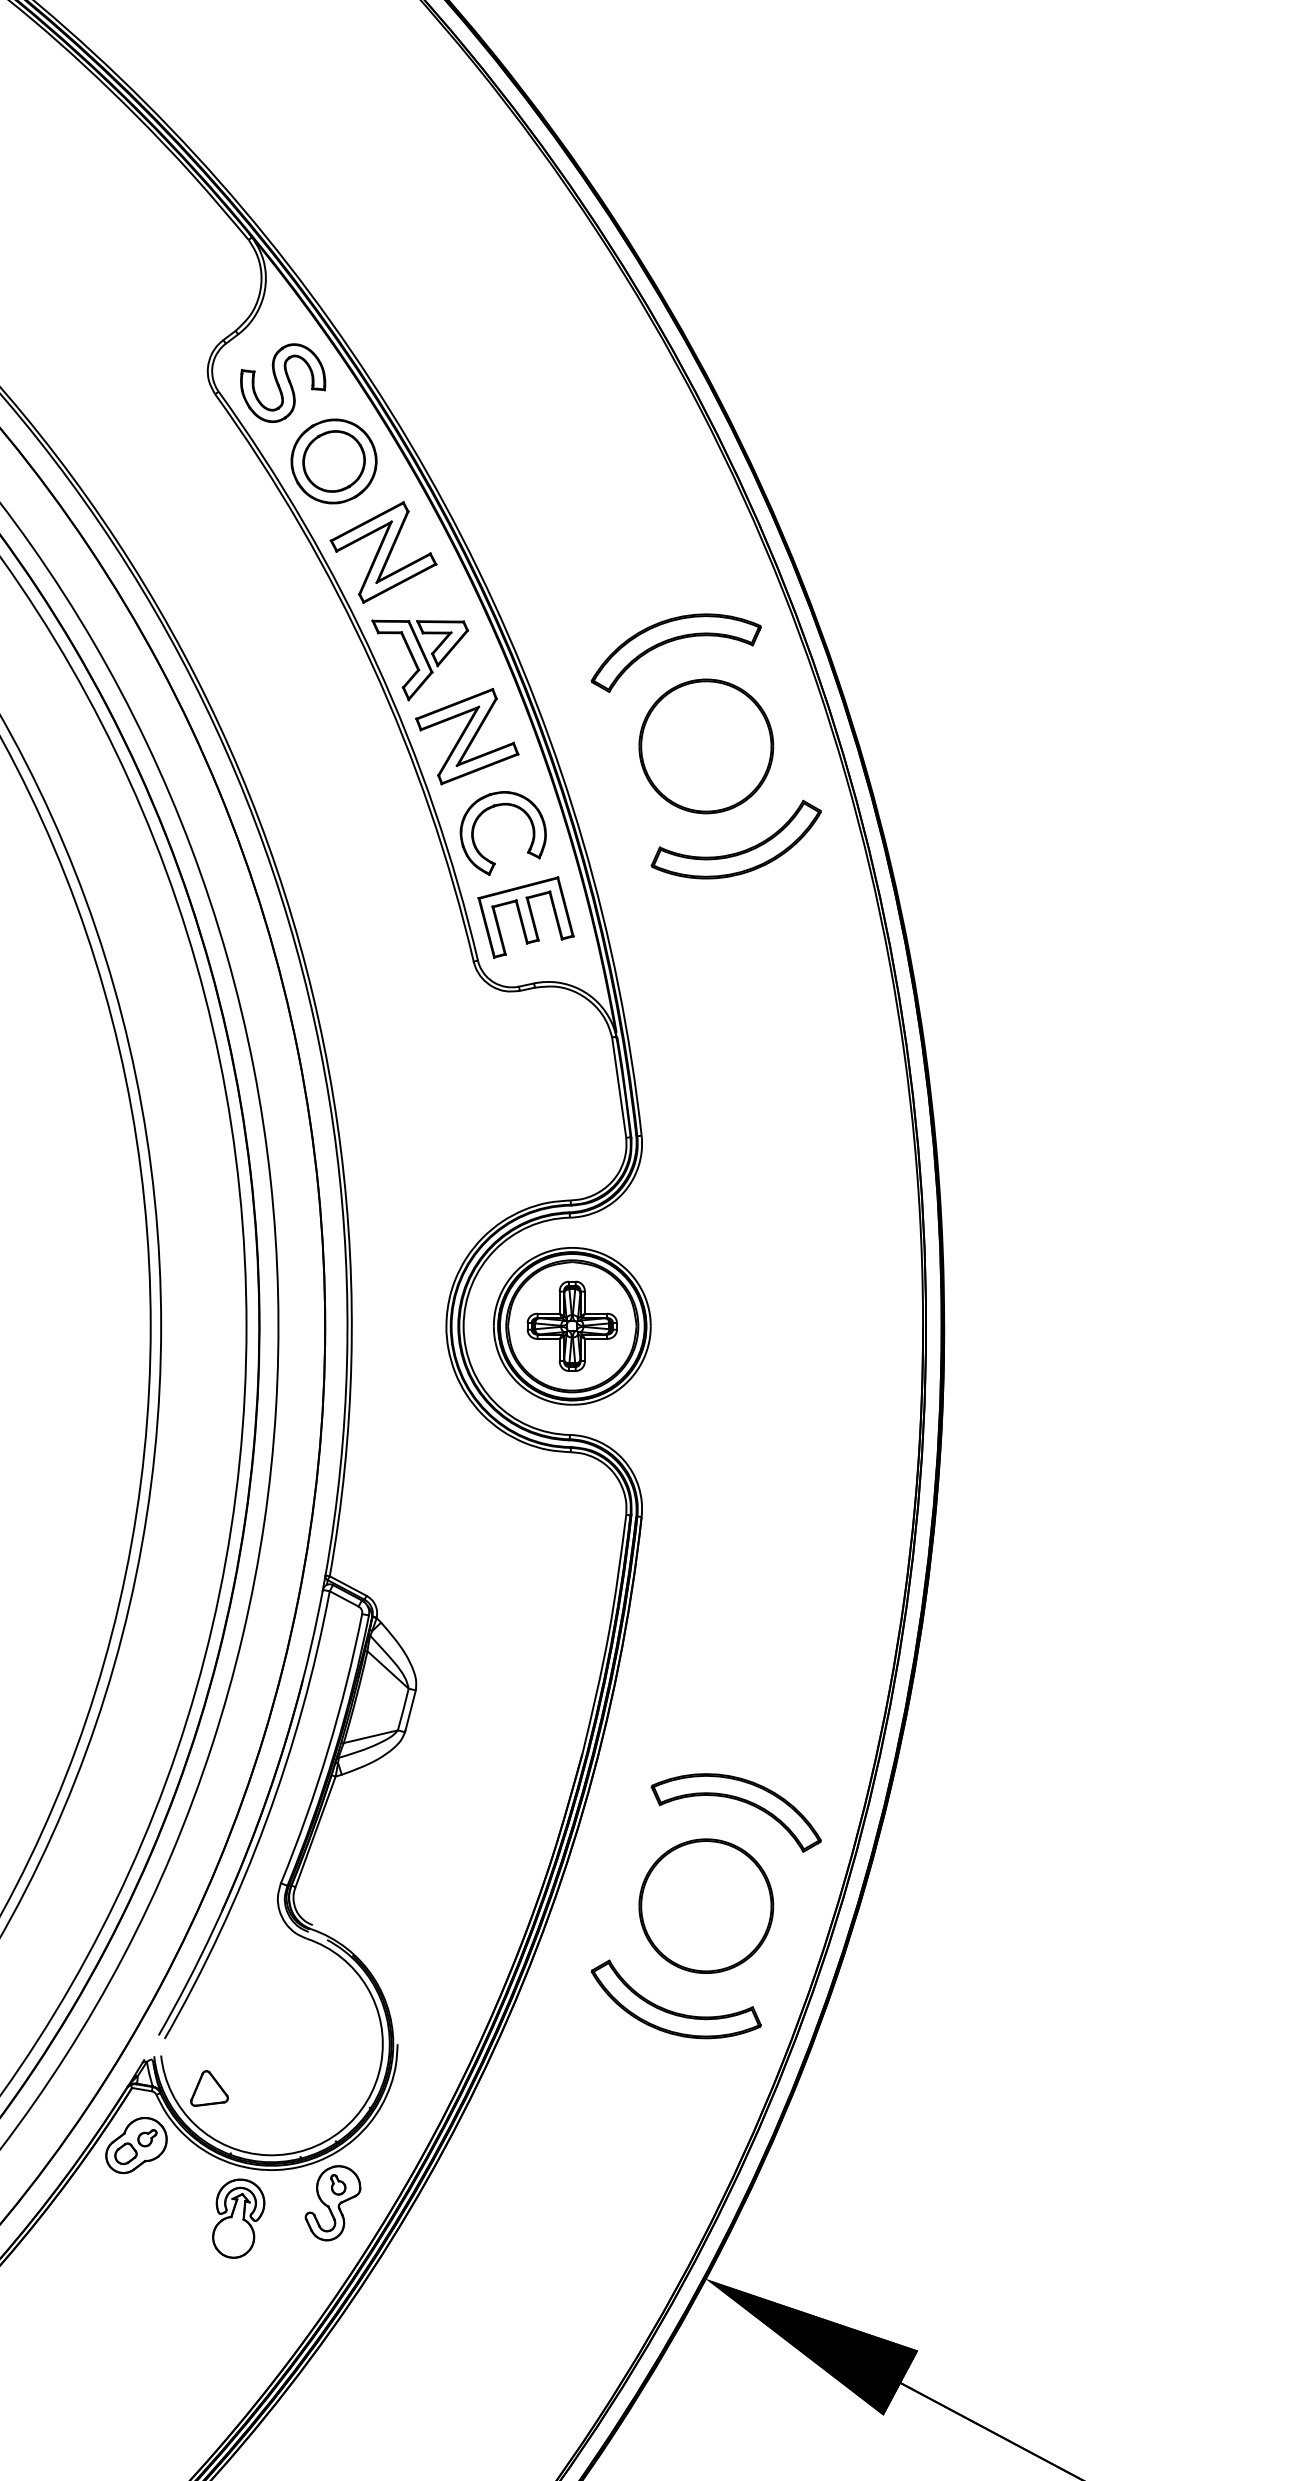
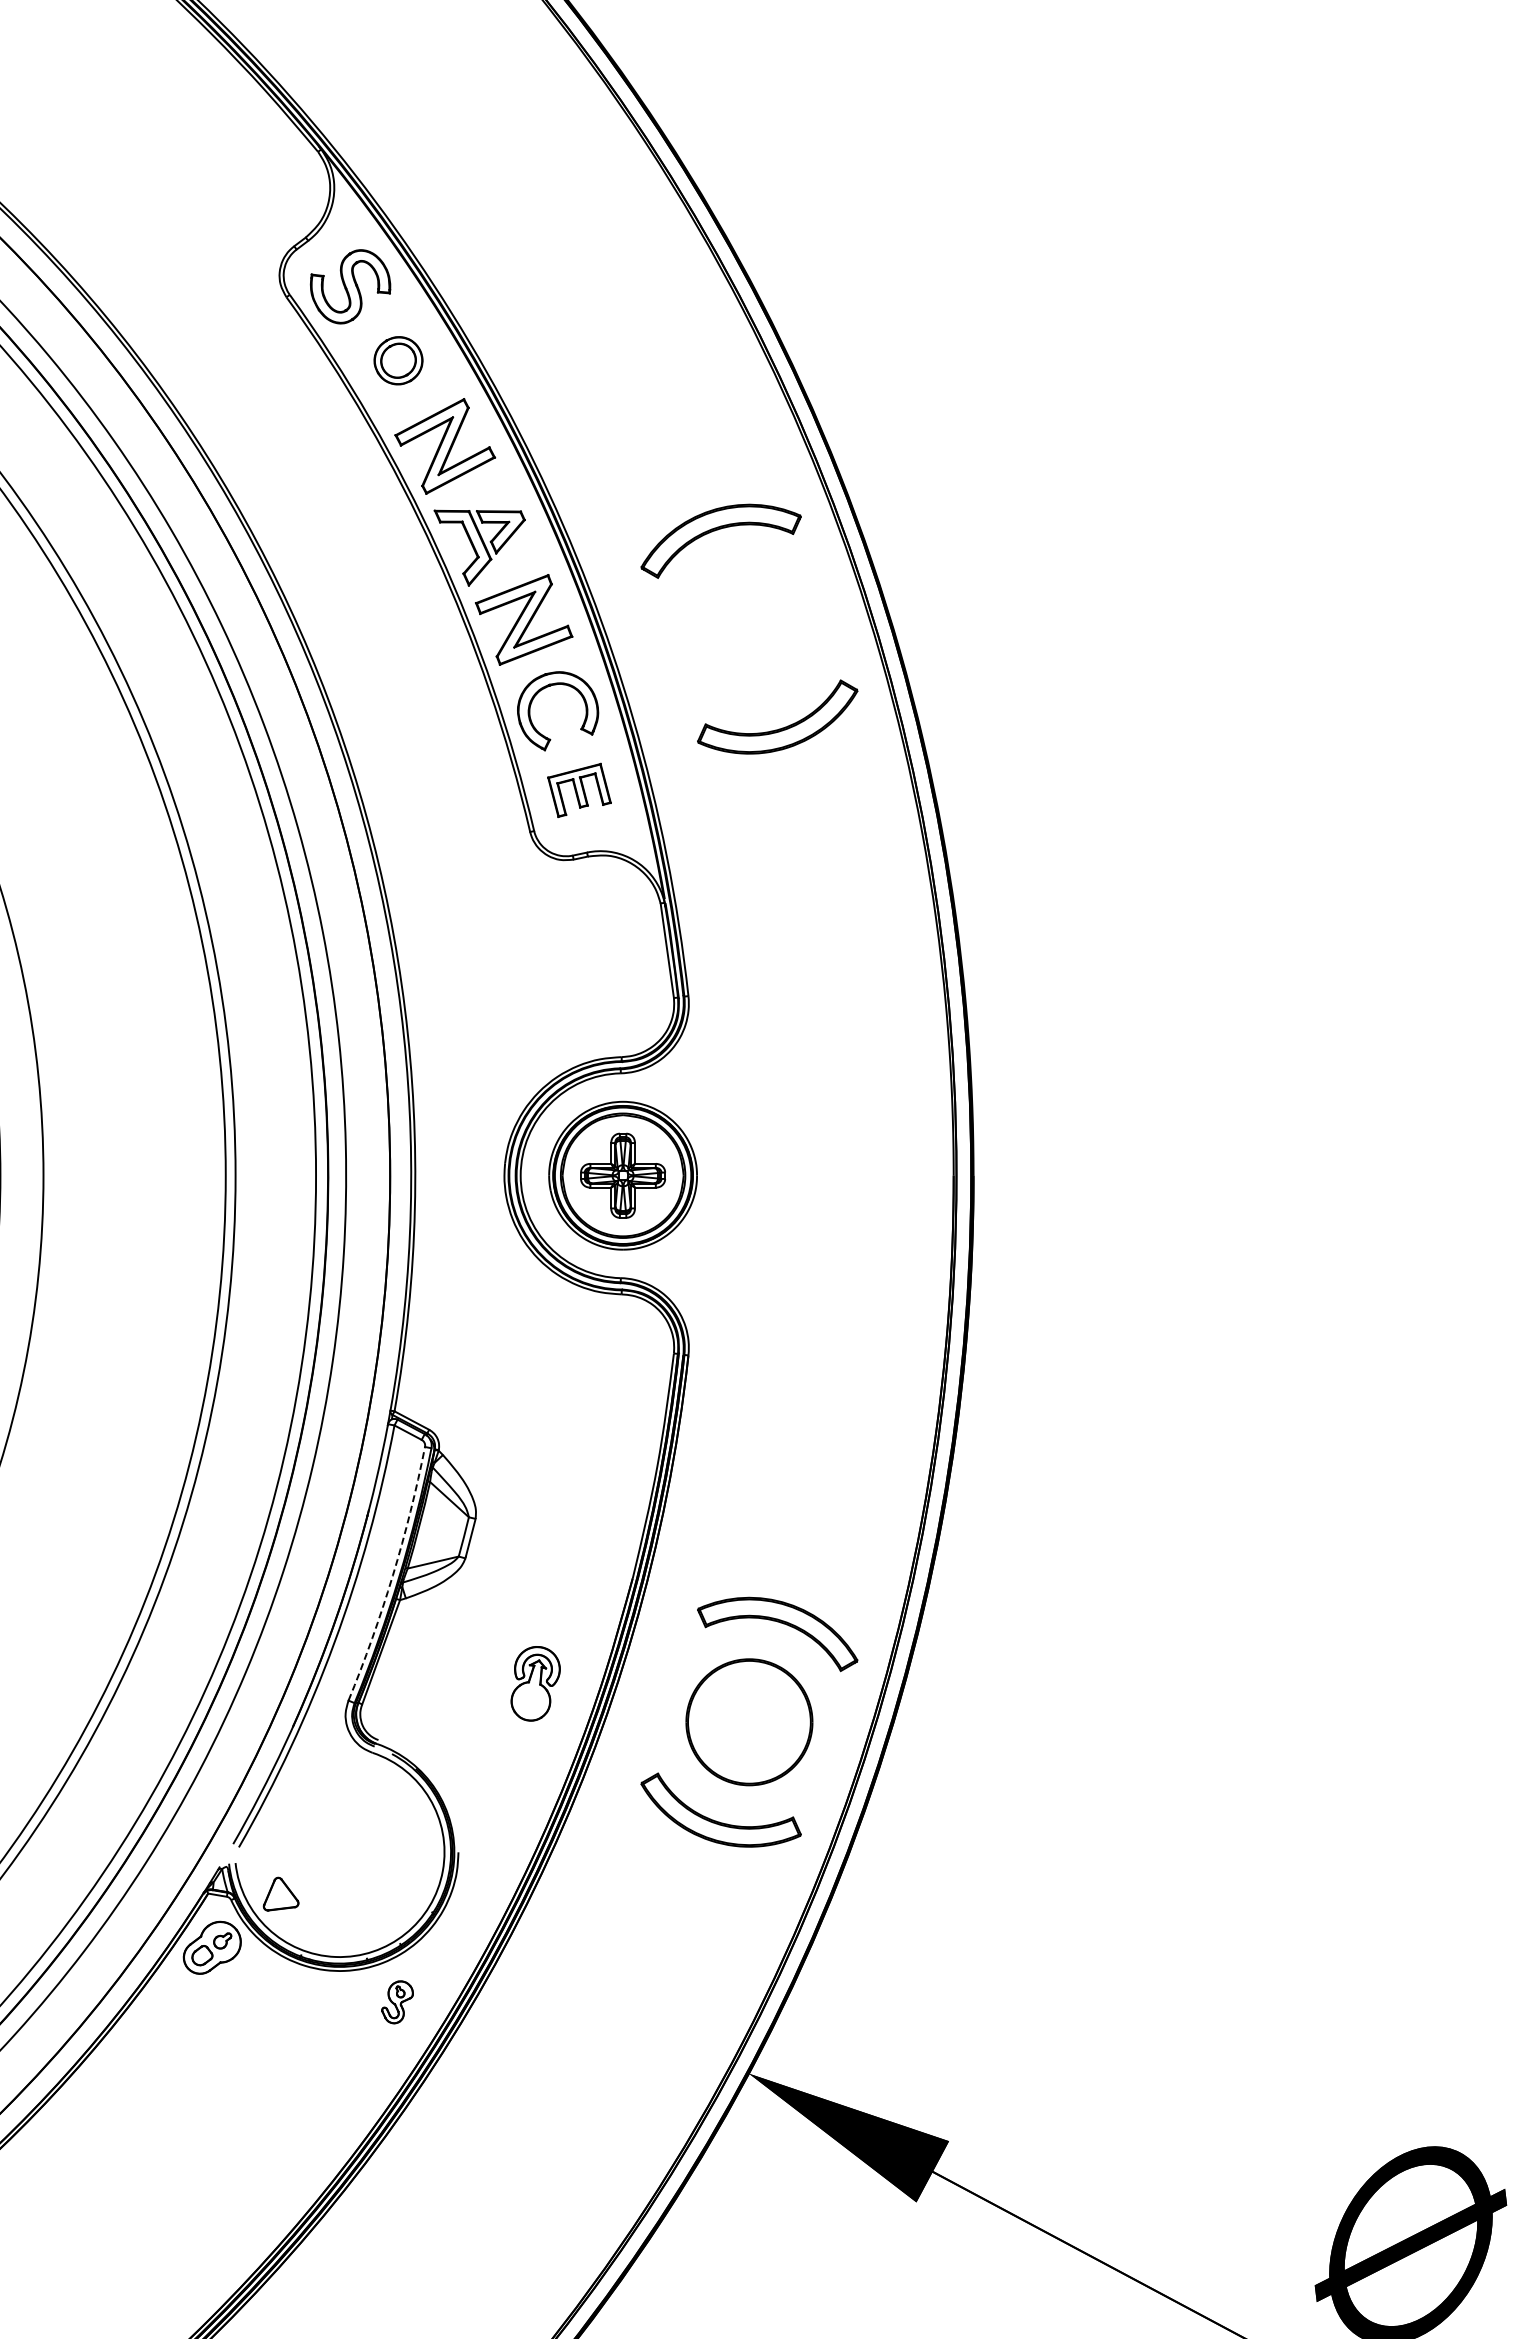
part: (334, 461) -> (398, 360), size x0.6
part: (706, 746) -> (749, 629), removed
part: (526, 917) -> (579, 790), size x0.7
arc: (327, 1750) -> (392, 1575), solid -> dashed
part: (332, 2203) -> (397, 2002), size x0.6
part: (238, 2218) -> (535, 1683), moved

